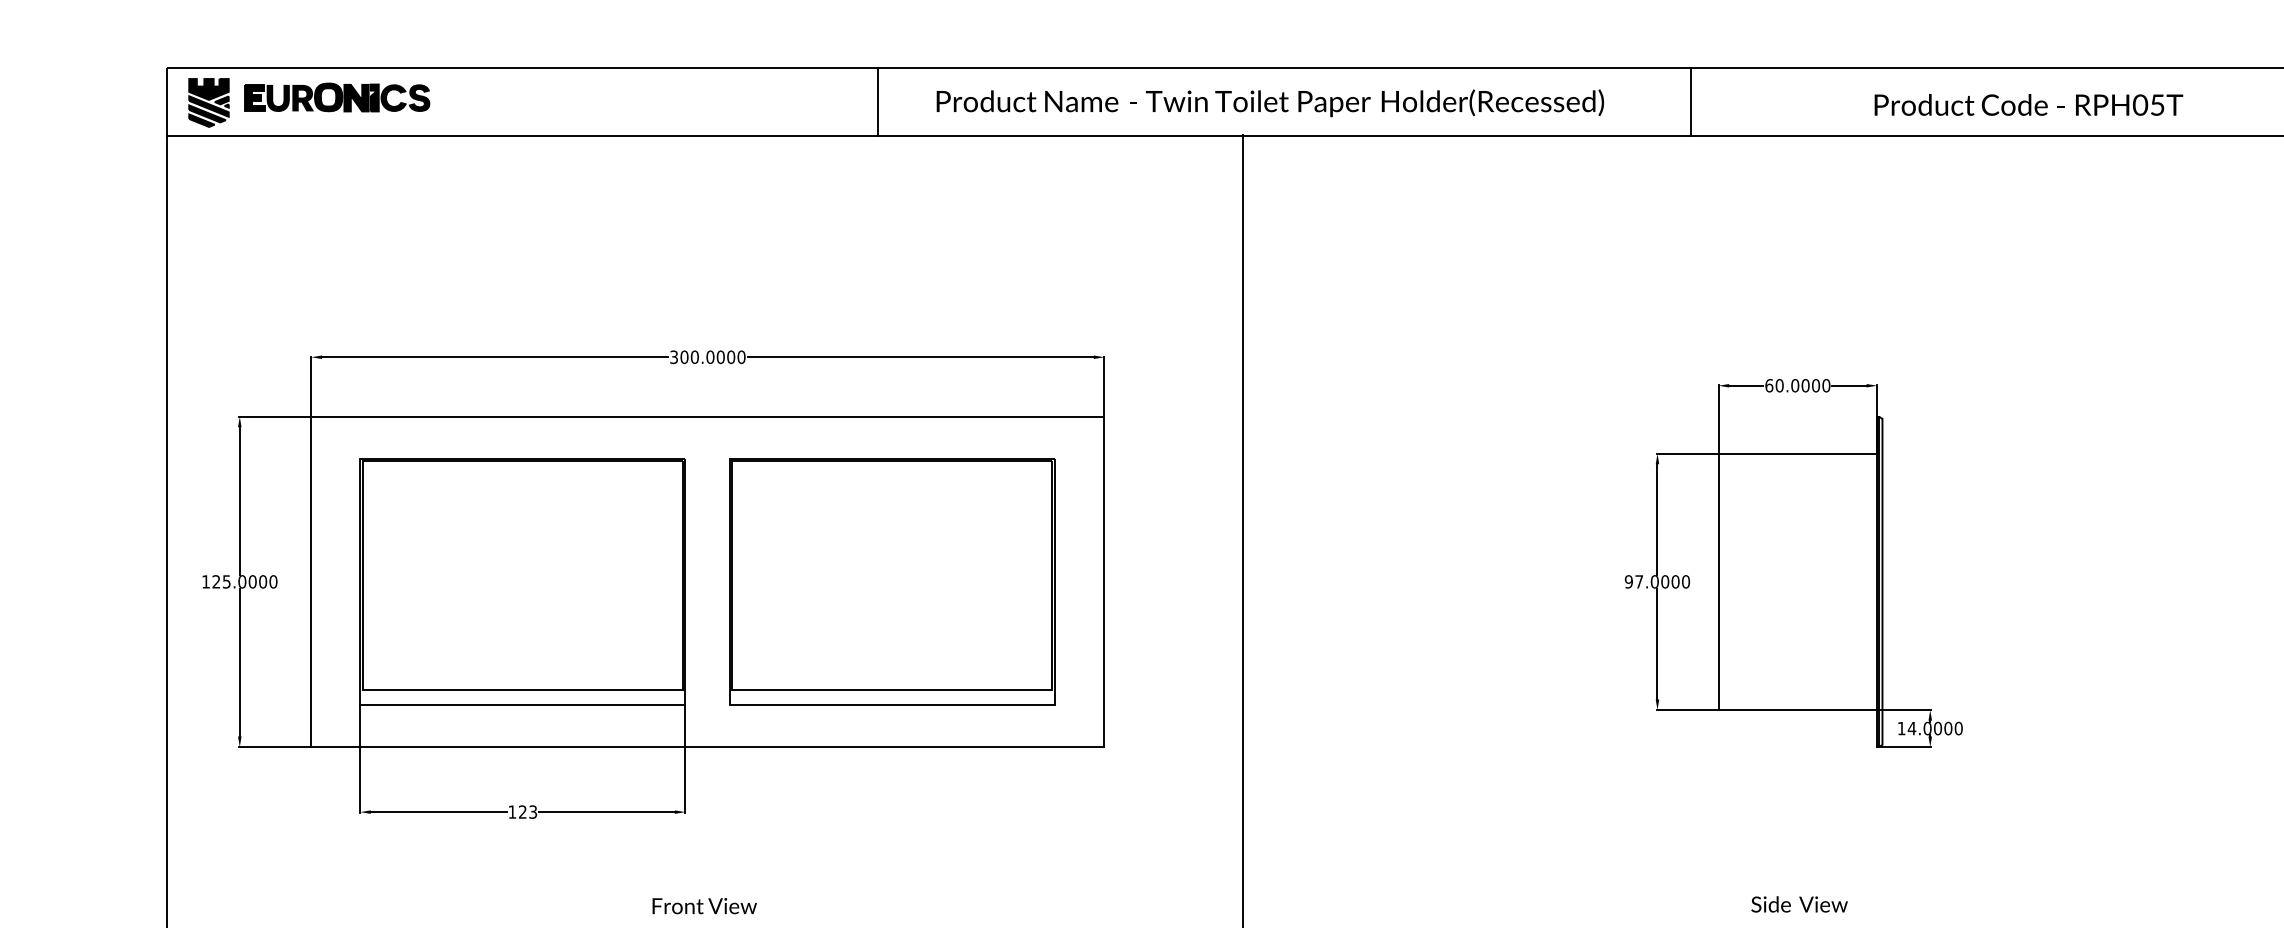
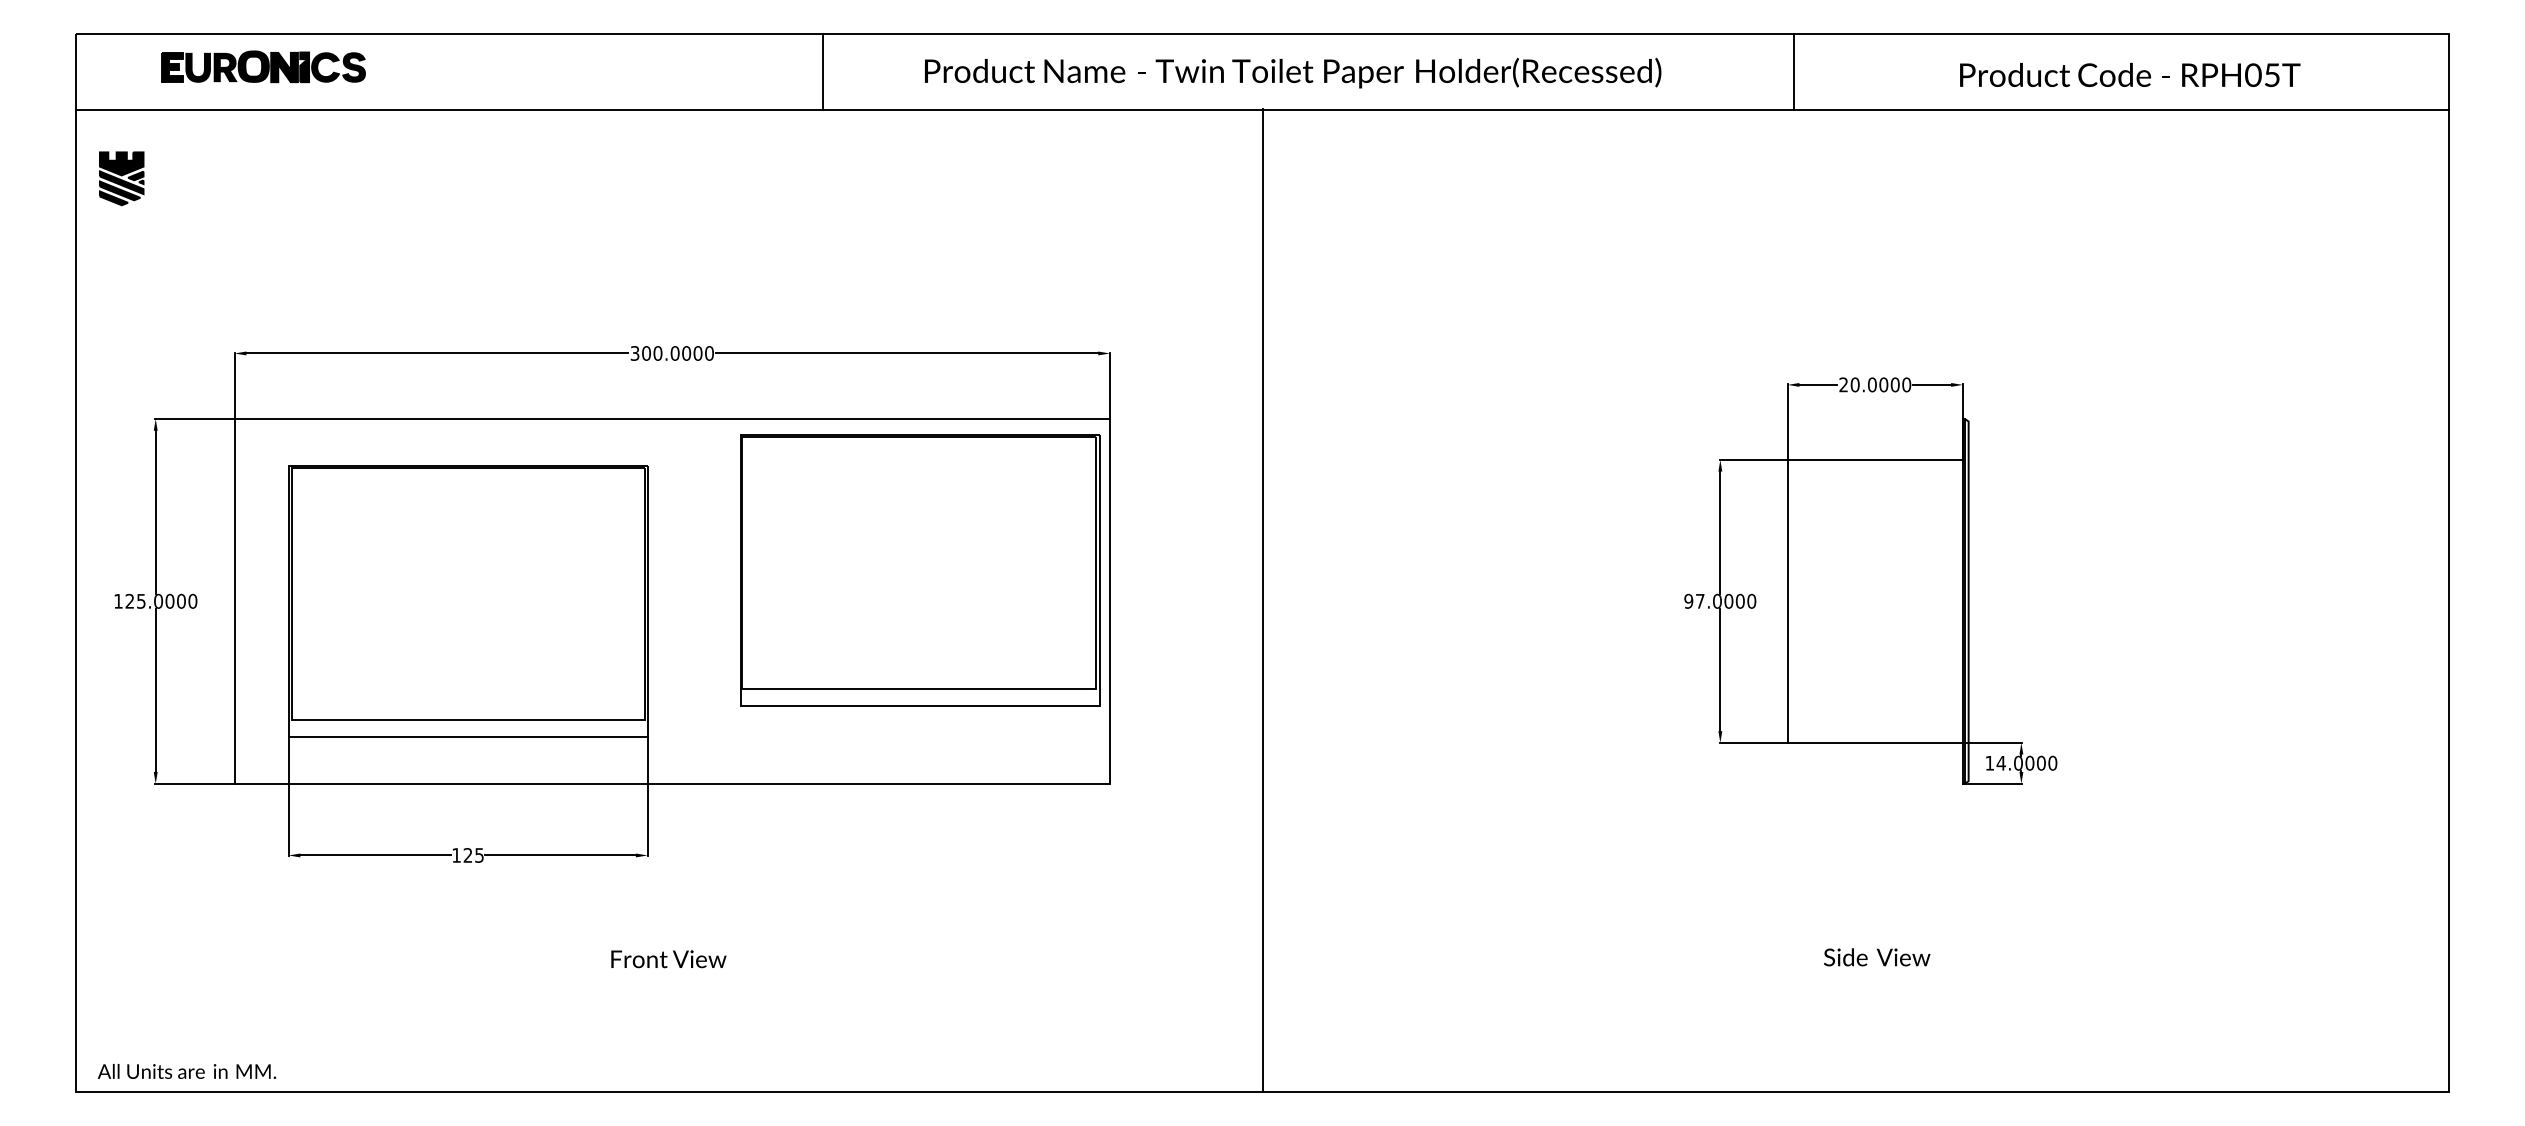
line: (877, 101) -> (822, 71), moved
line: (1690, 101) -> (1793, 71), moved
part: (208, 102) -> (121, 178), moved
text: (1769, 385) -> (1843, 384), 60.0000 -> 20.0000
part: (892, 582) -> (920, 570), moved
text: (533, 812) -> (479, 855), 123 -> 125

